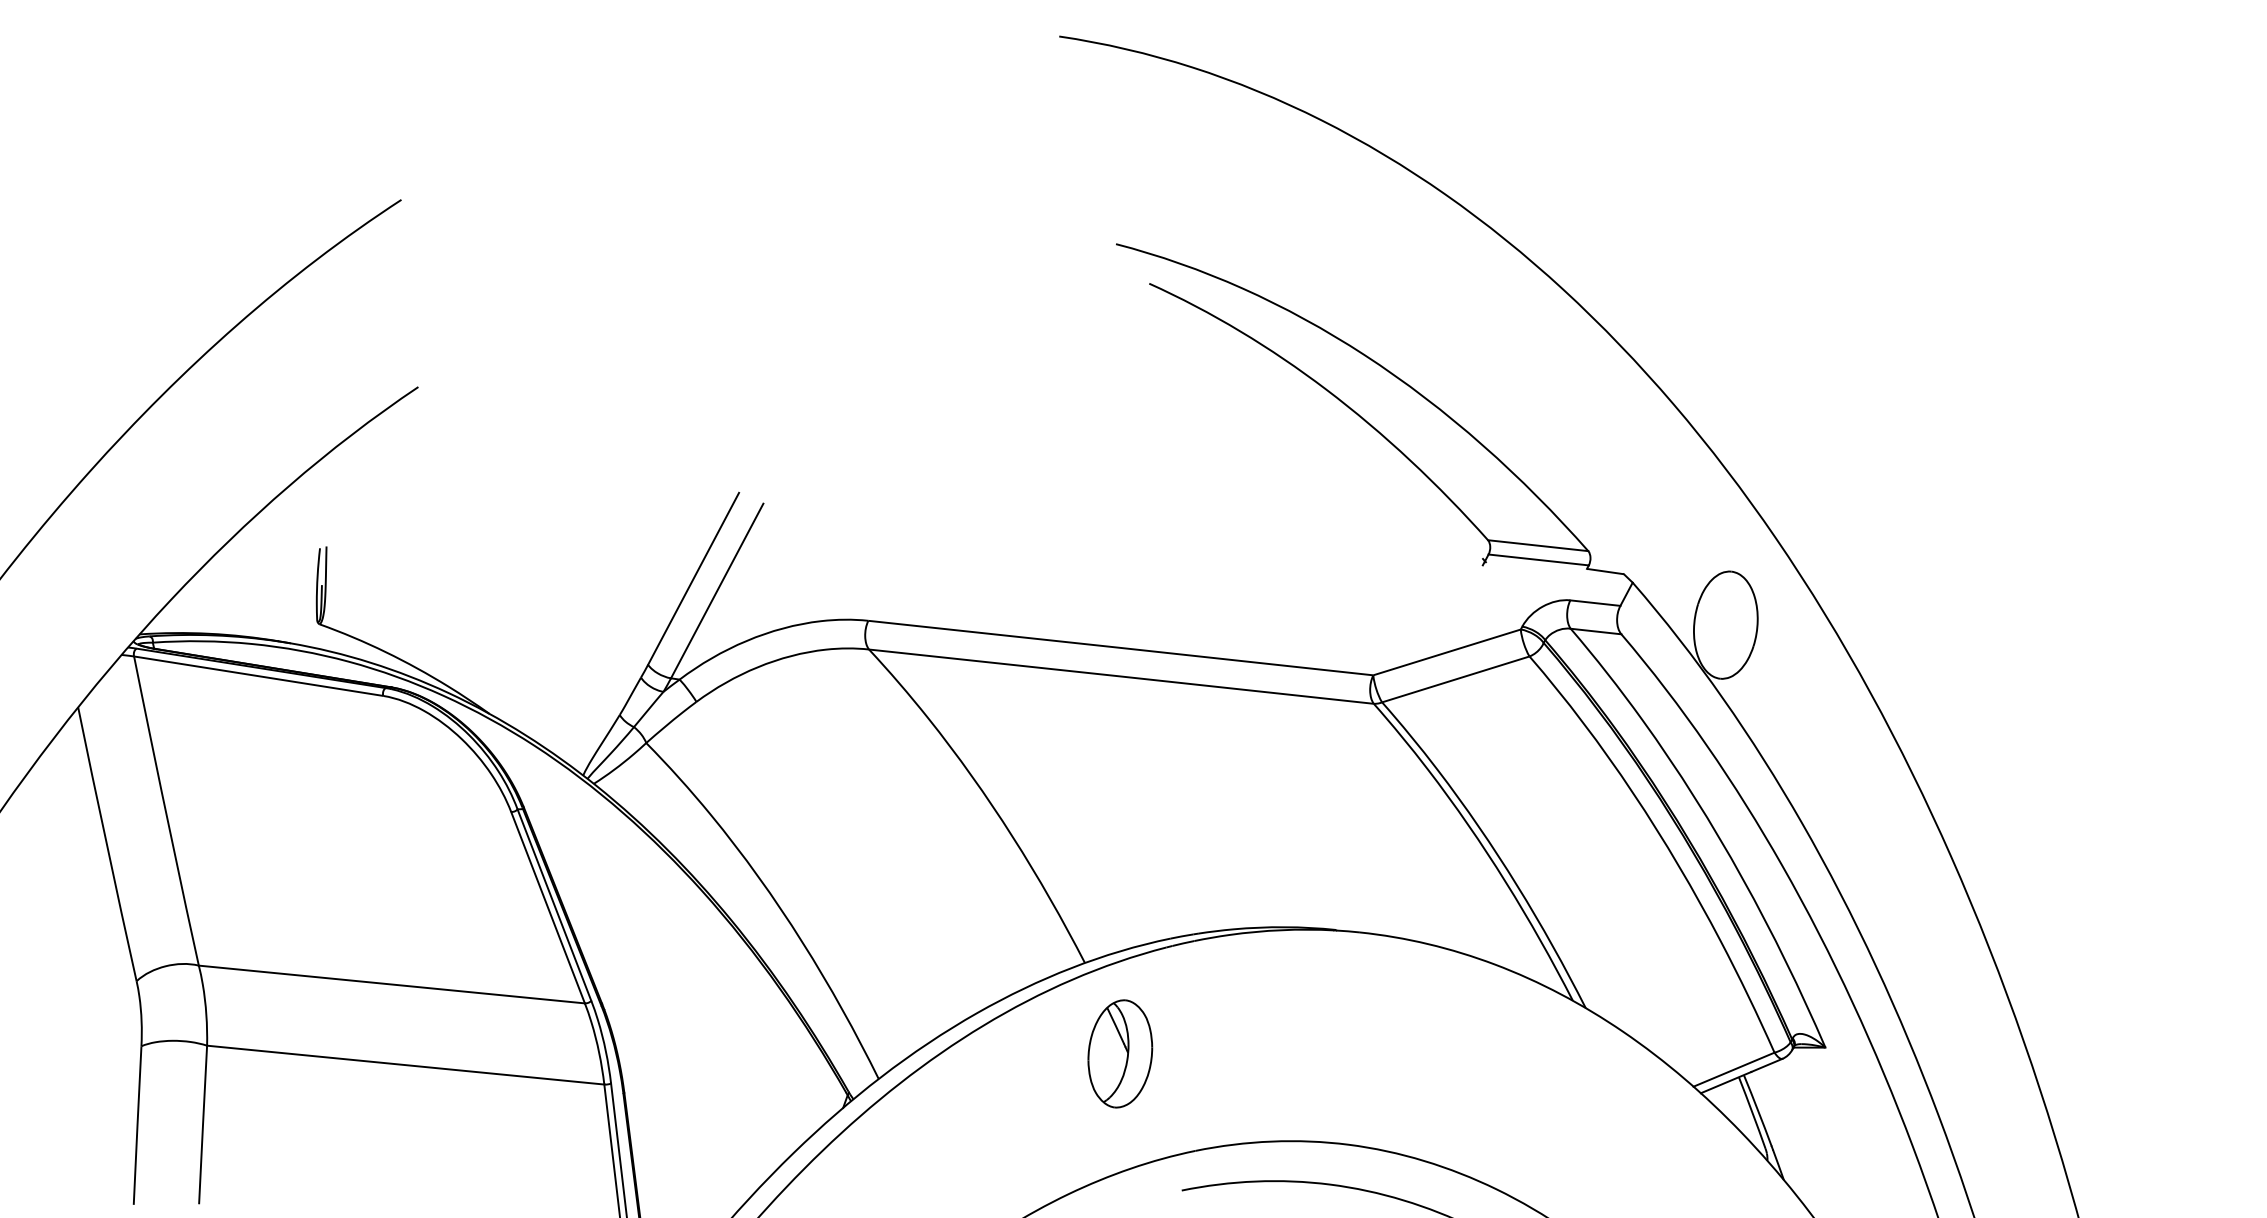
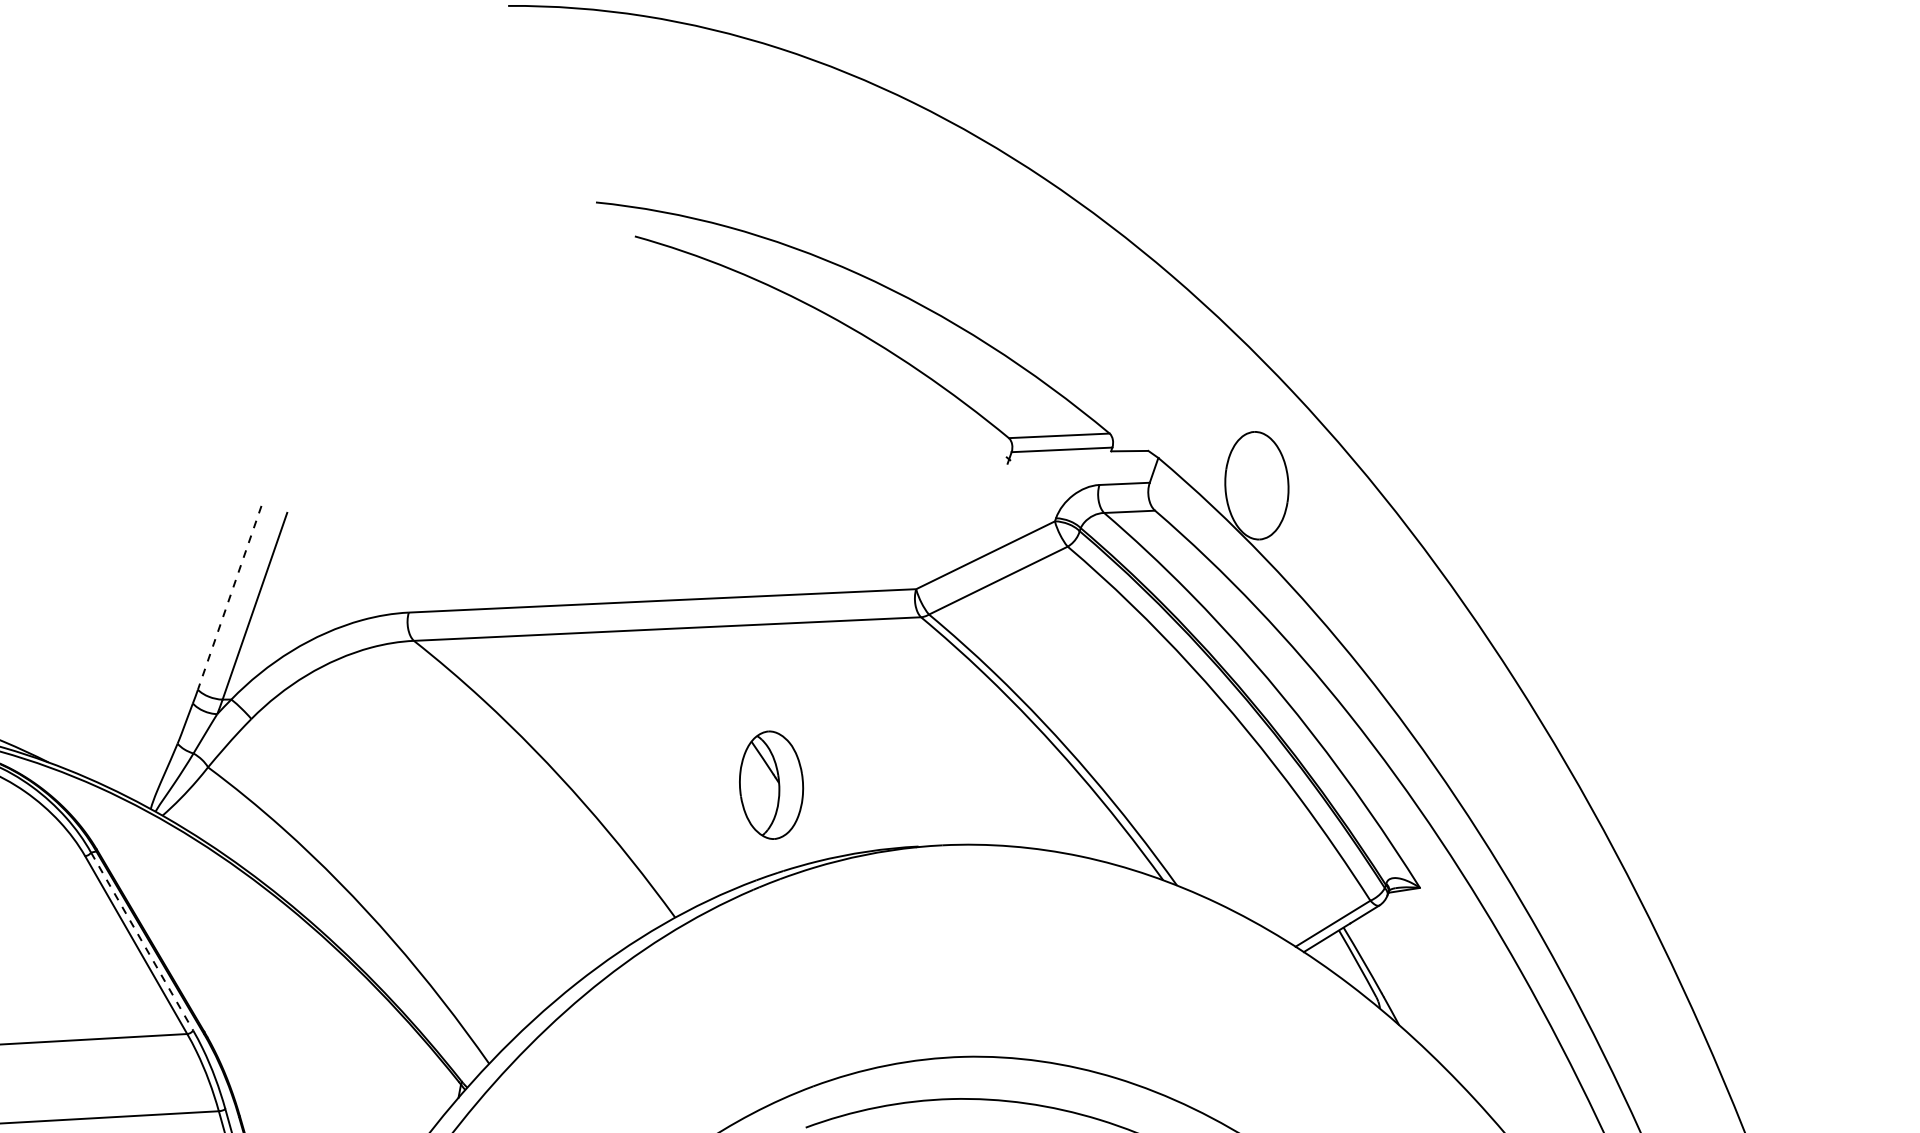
line: (693, 579) -> (229, 598), solid -> dashed
line: (554, 905) -> (142, 941), solid -> dashed
part: (1120, 1053) -> (771, 784), moved

